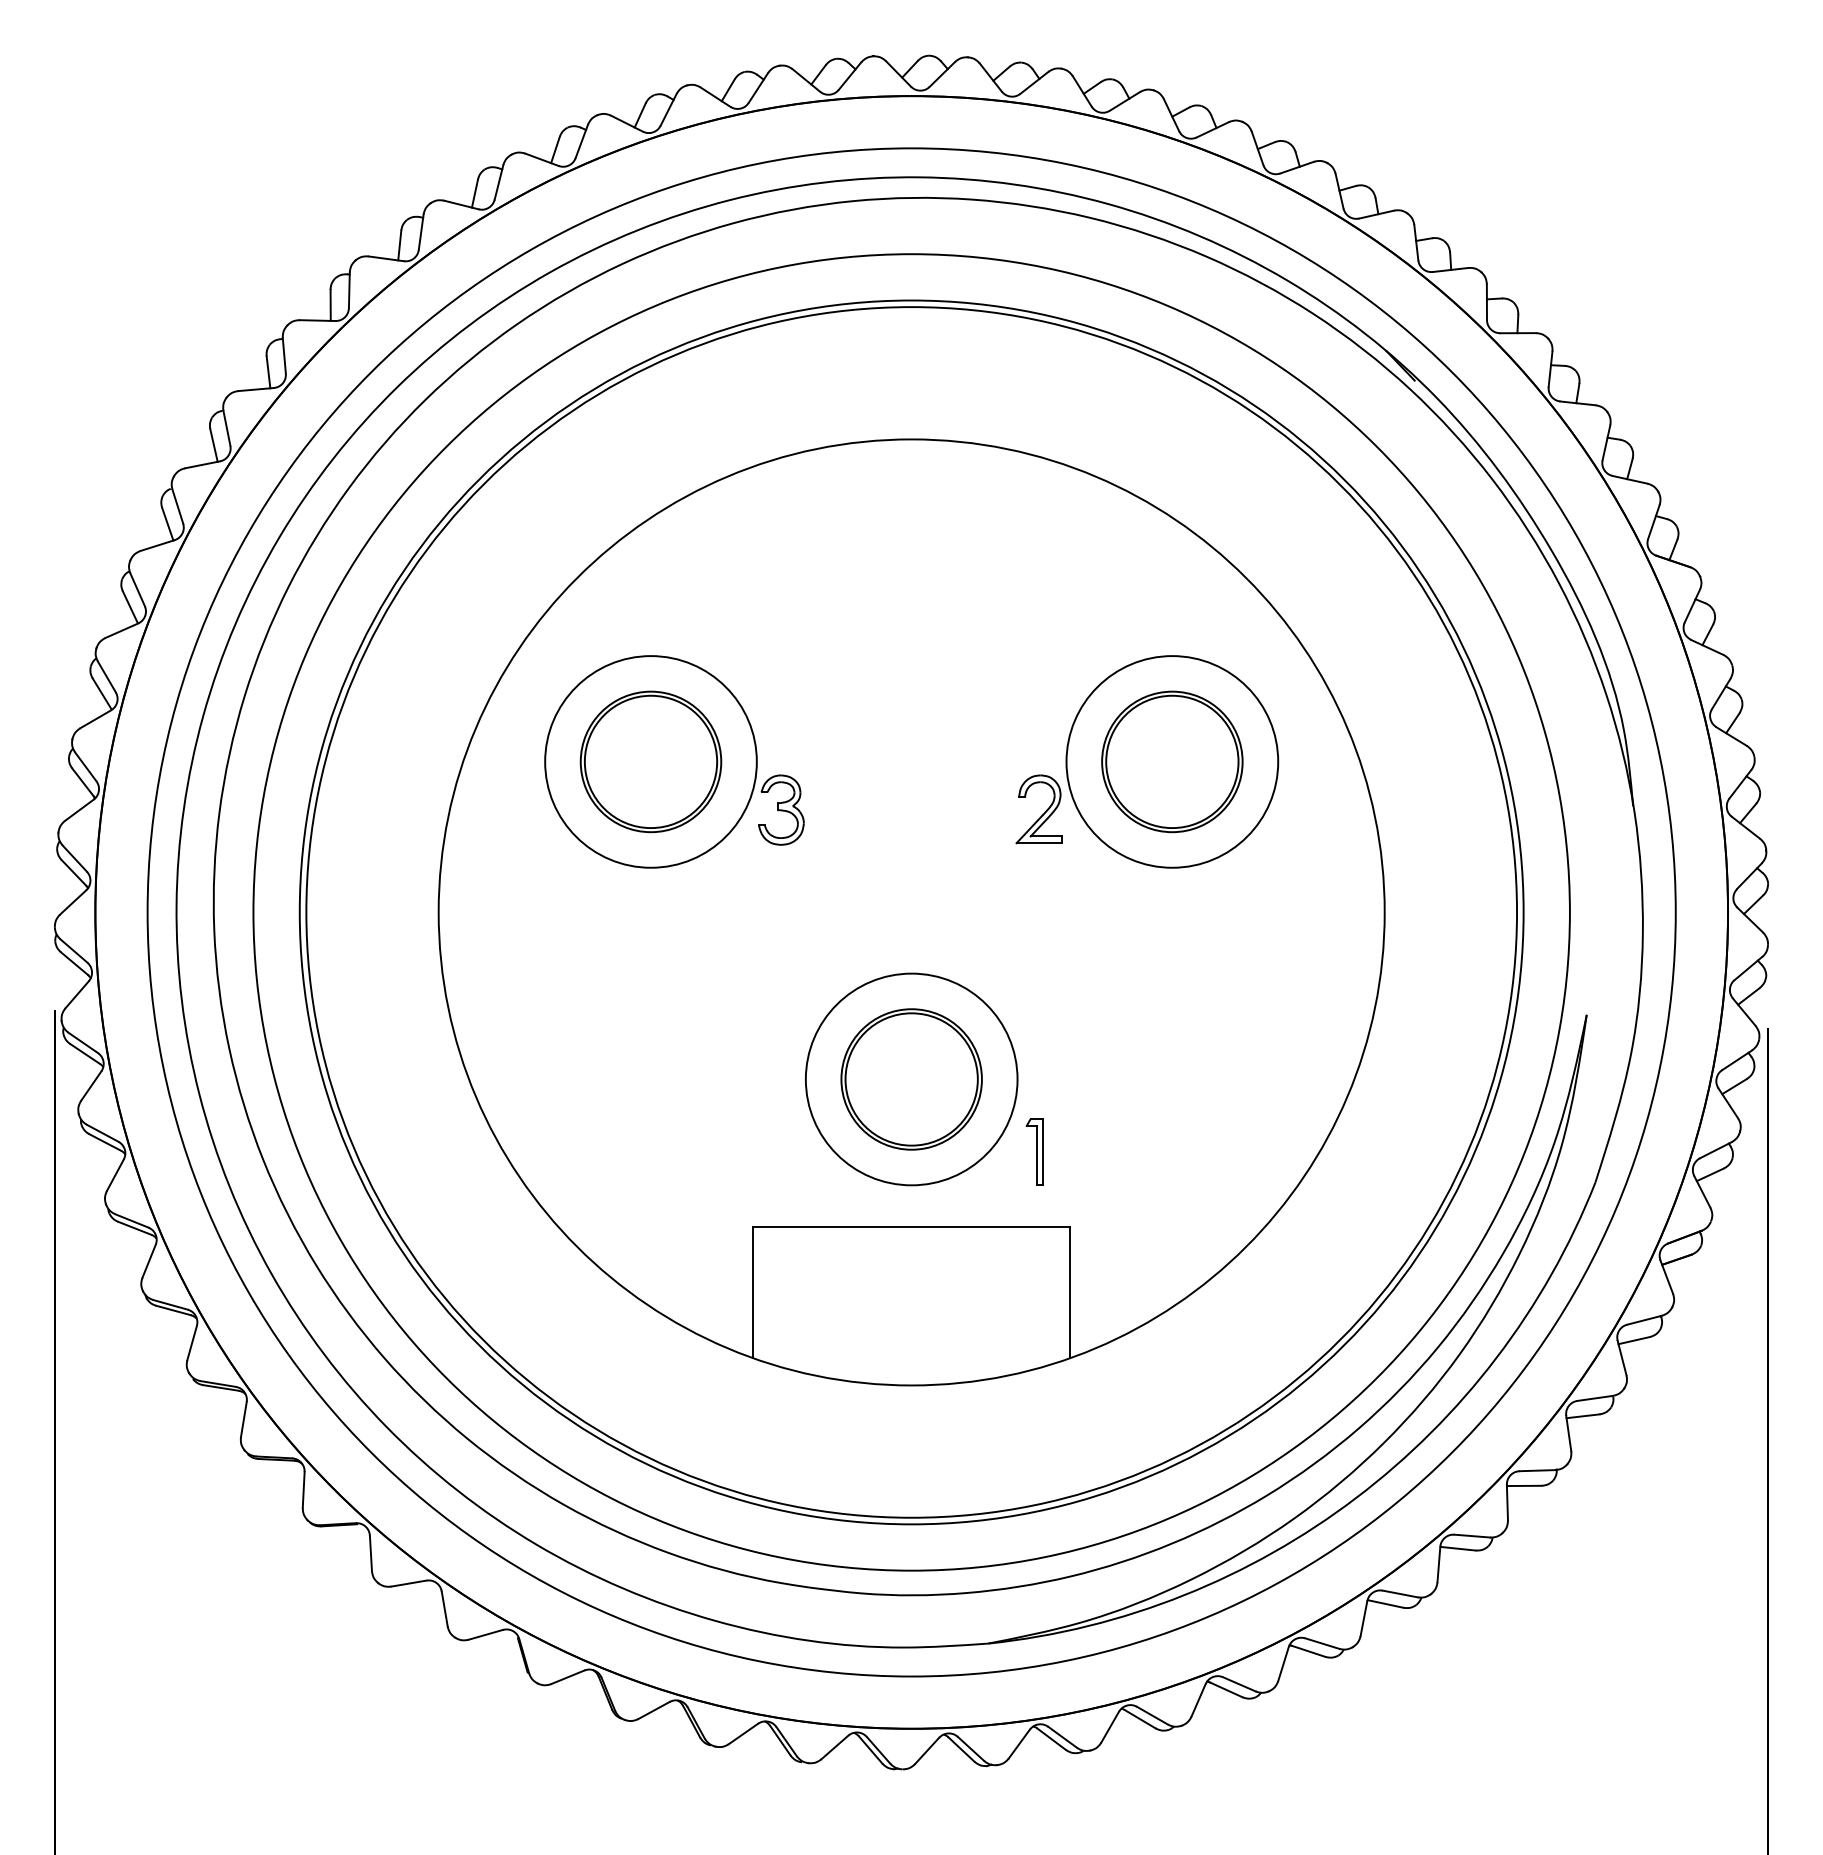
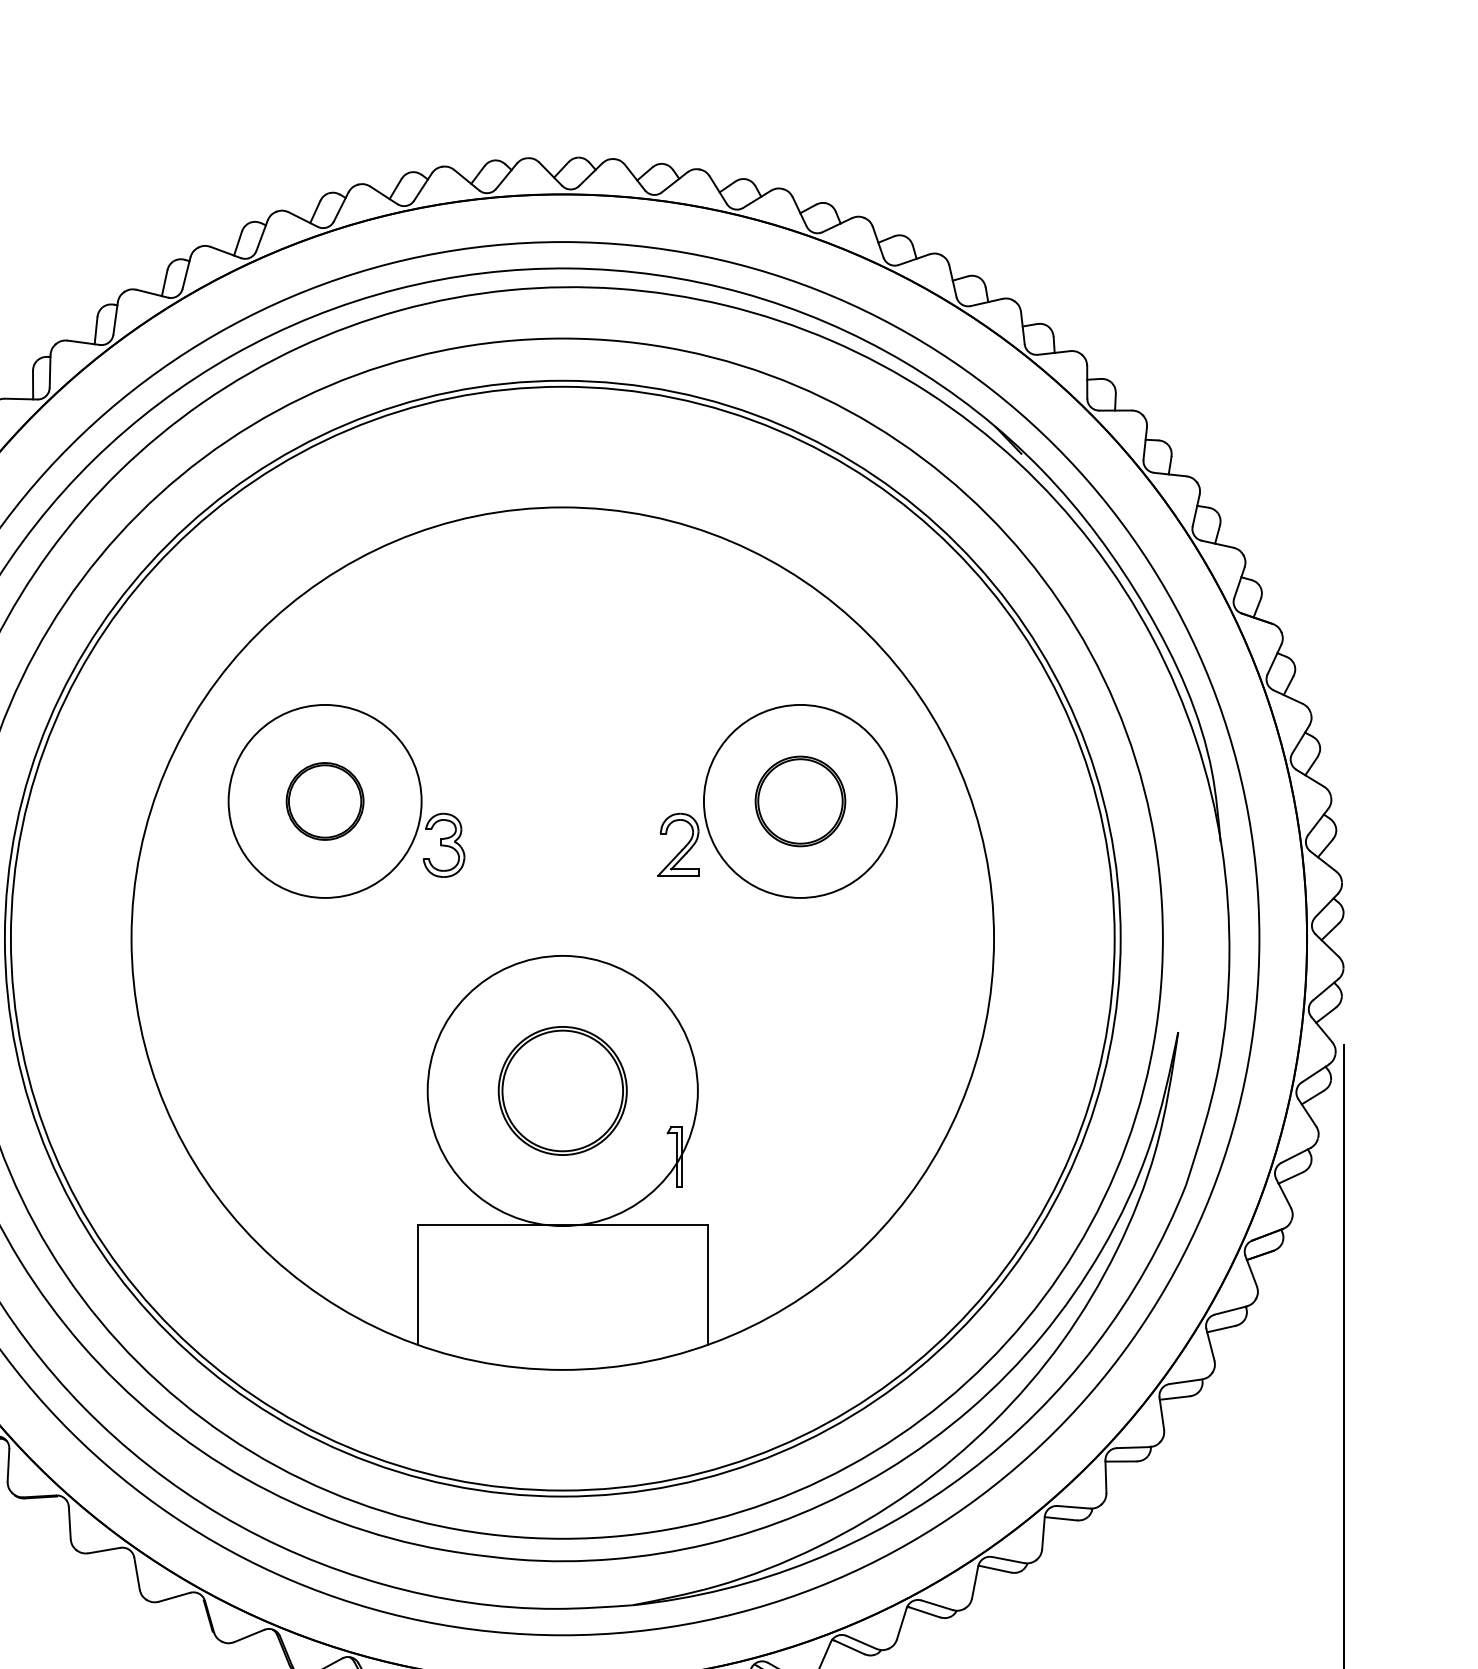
part: (650, 761) -> (324, 801), size x0.6
part: (1172, 761) -> (800, 801), size x0.7
circle: (911, 1079) -> (562, 1090), size x1.4

